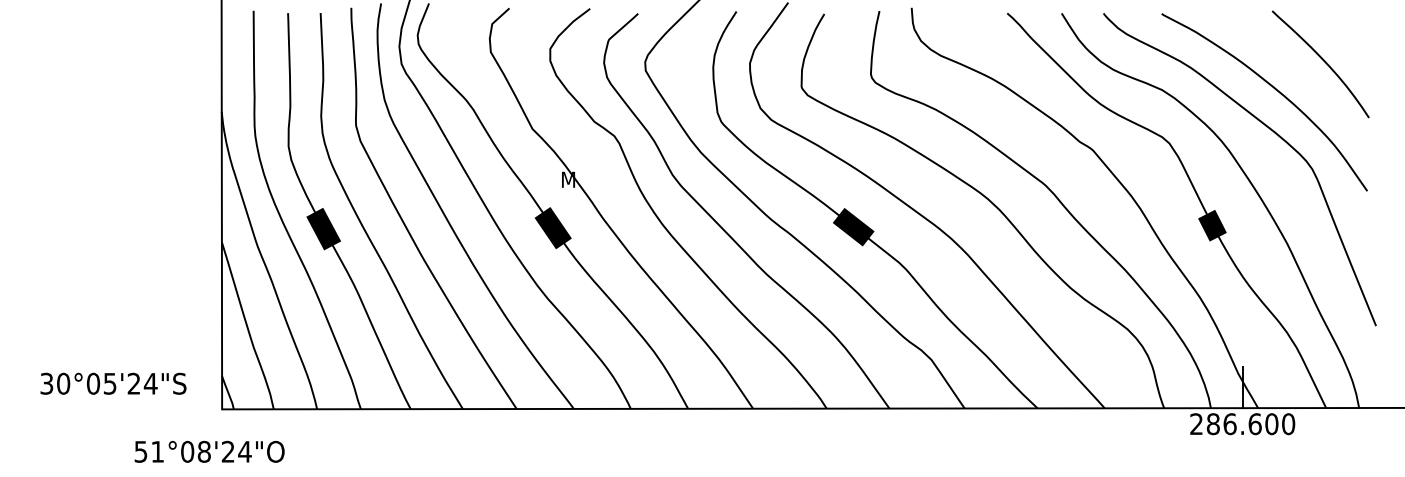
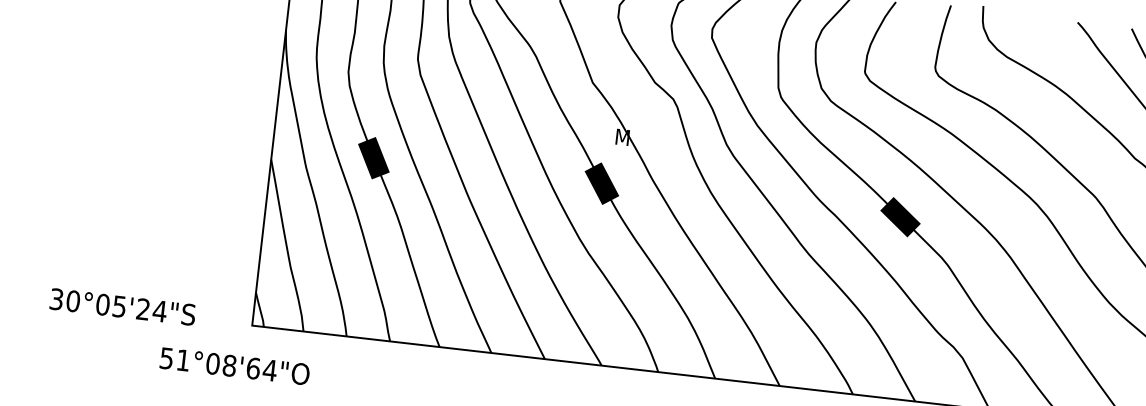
text: (113, 383) -> (122, 306), moved
text: (227, 451) -> (252, 368), 51°08'24"O -> 51°08'64"O

